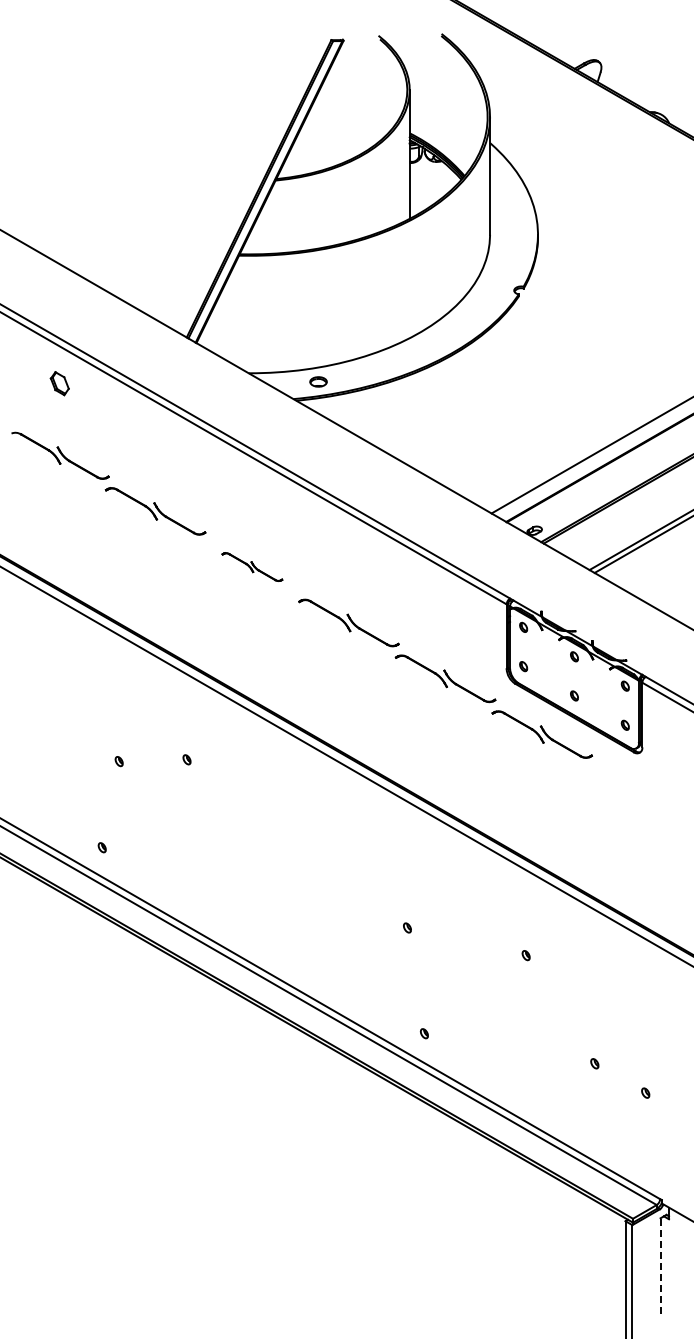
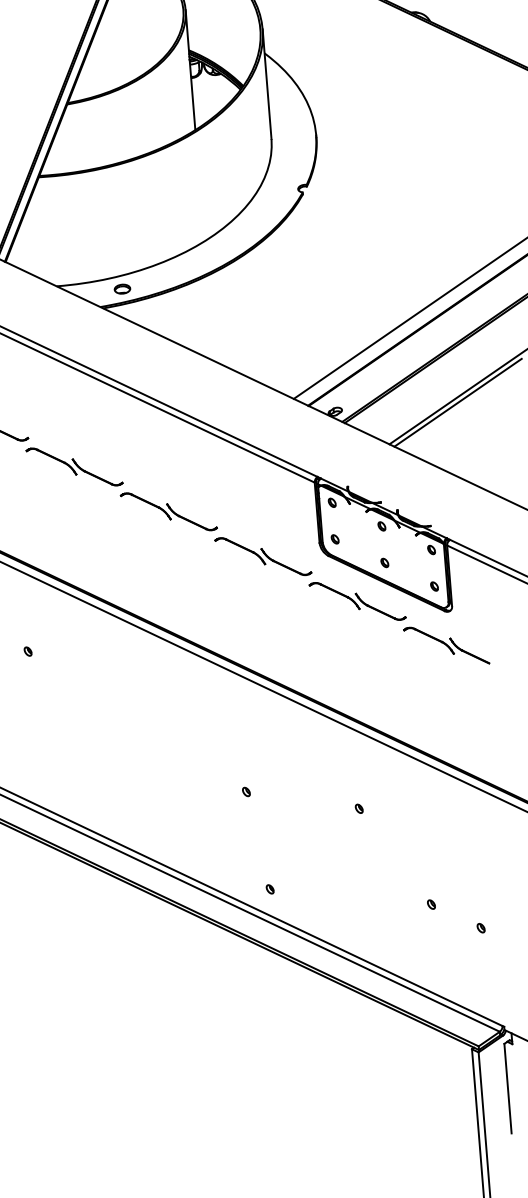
part: (252, 566) -> (74, 466), size x1.67
part: (633, 789) -> (446, 645), added
line: (660, 1266) -> (507, 1088), dashed -> solid

